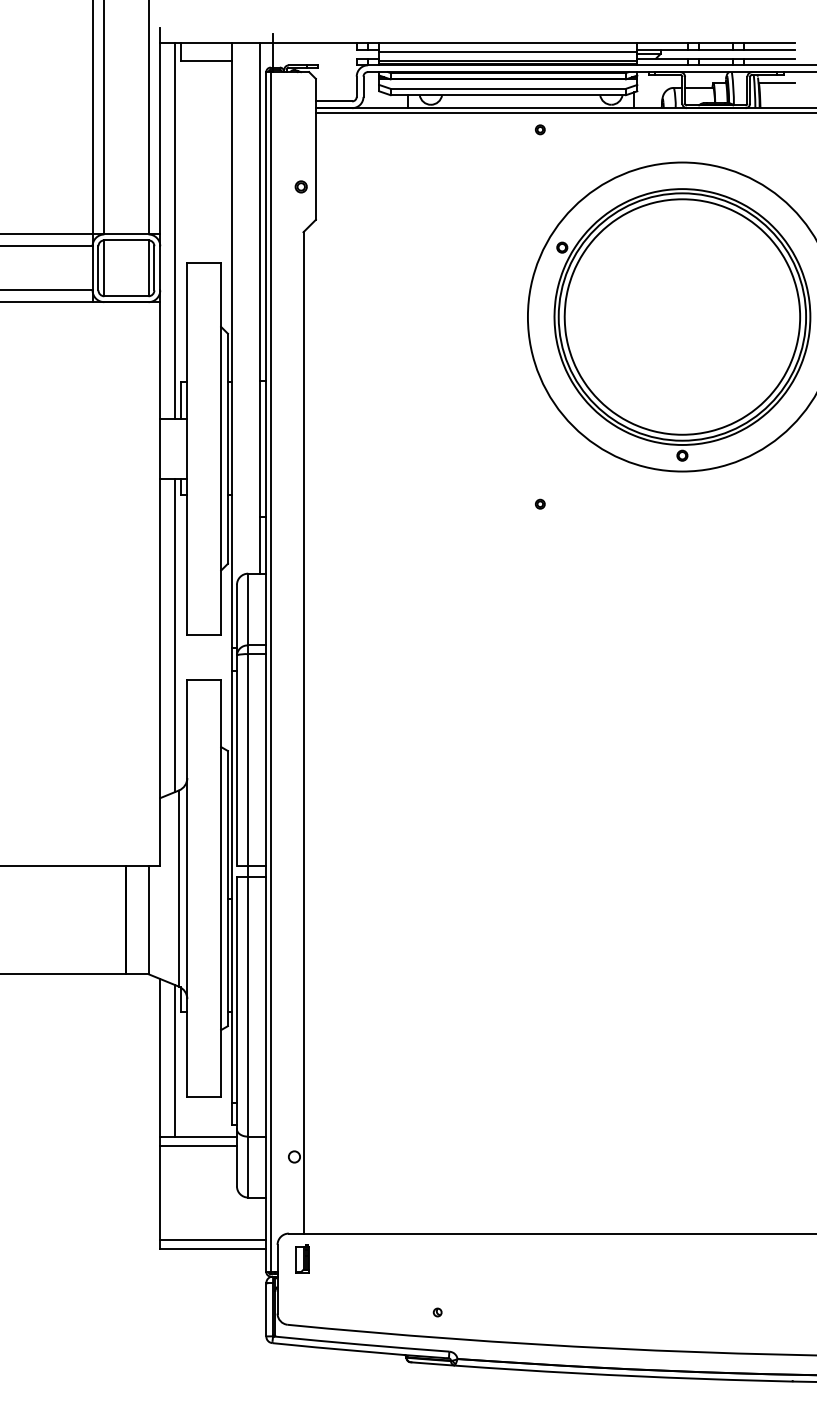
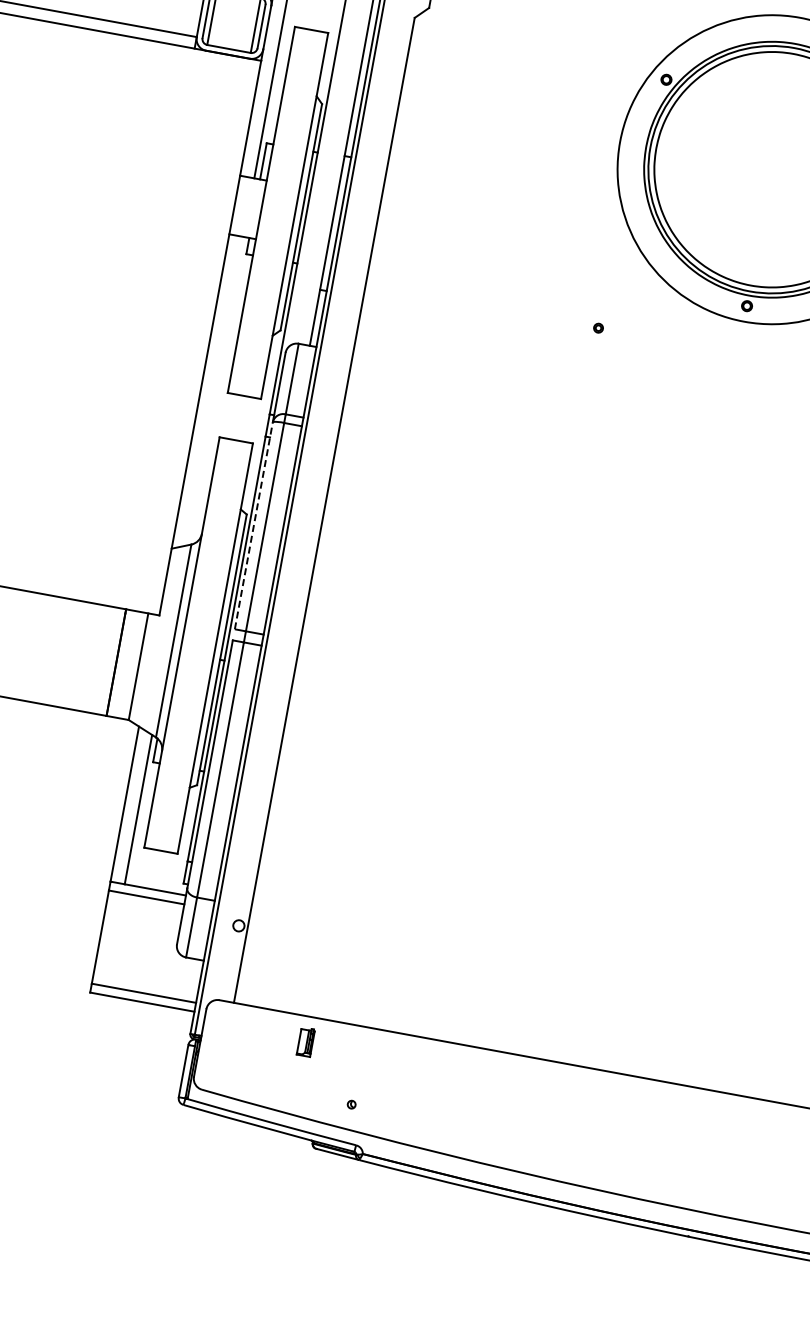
line: (174, 635) -> (215, 391), removed
line: (236, 760) -> (253, 525), solid -> dashed
part: (302, 1258) -> (306, 1041), moved

